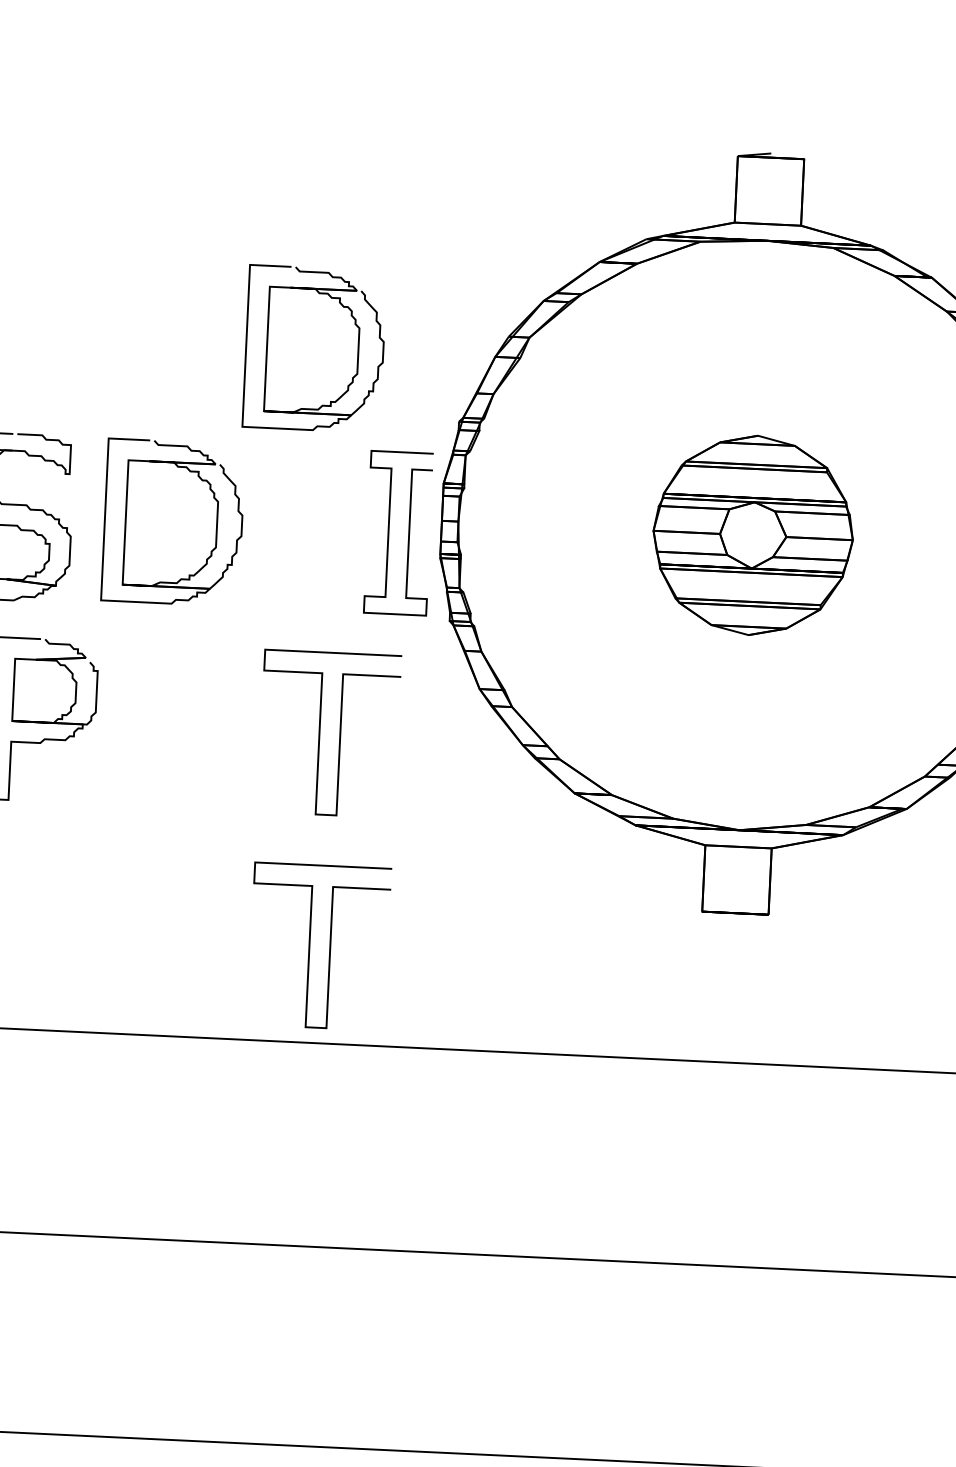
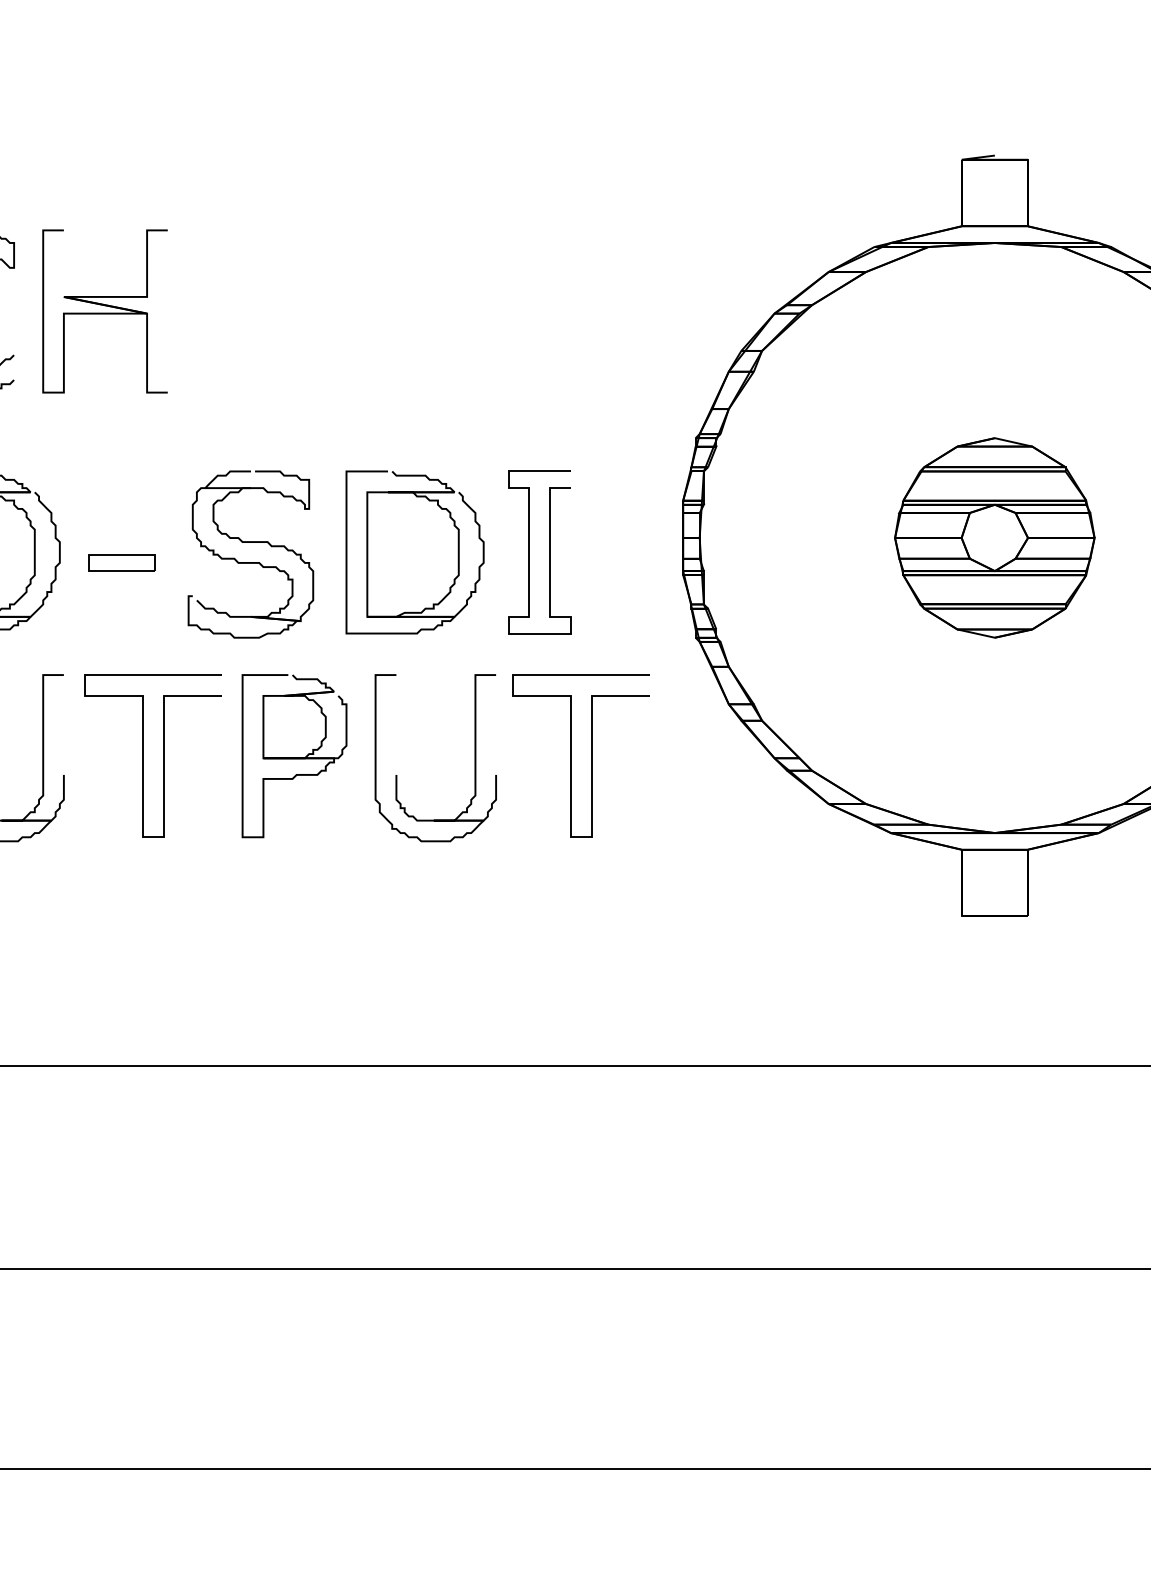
part: (314, 349) -> (547, 372), removed
curve: (388, 532) -> (529, 552), moved
part: (223, 731) -> (474, 758), added
curve: (310, 945) -> (571, 968), removed

